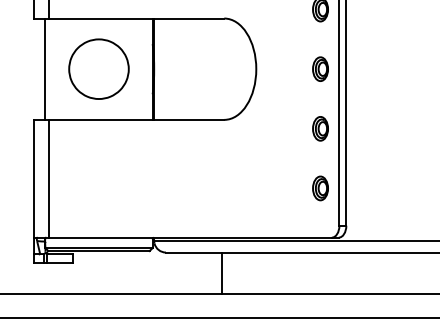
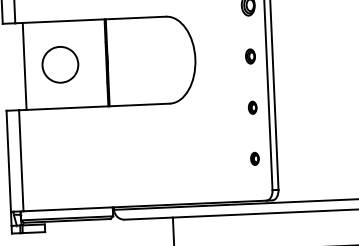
line: (45, 68) -> (24, 65), moved
part: (98, 68) -> (59, 64), size x0.7
part: (320, 68) -> (250, 55), size x0.7
part: (320, 128) -> (252, 107), size x0.6
part: (320, 188) -> (254, 158), size x0.6

